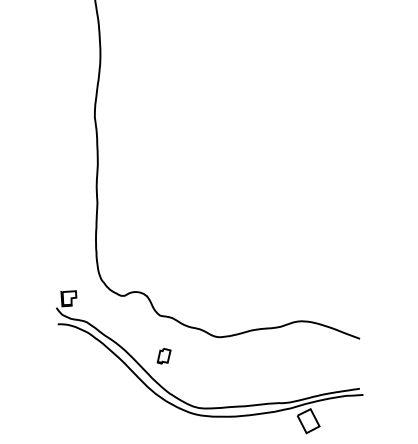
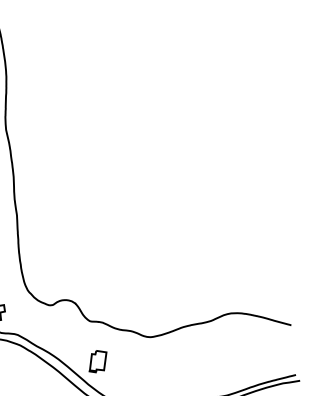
part: (163, 355) -> (97, 360), size x1.43

